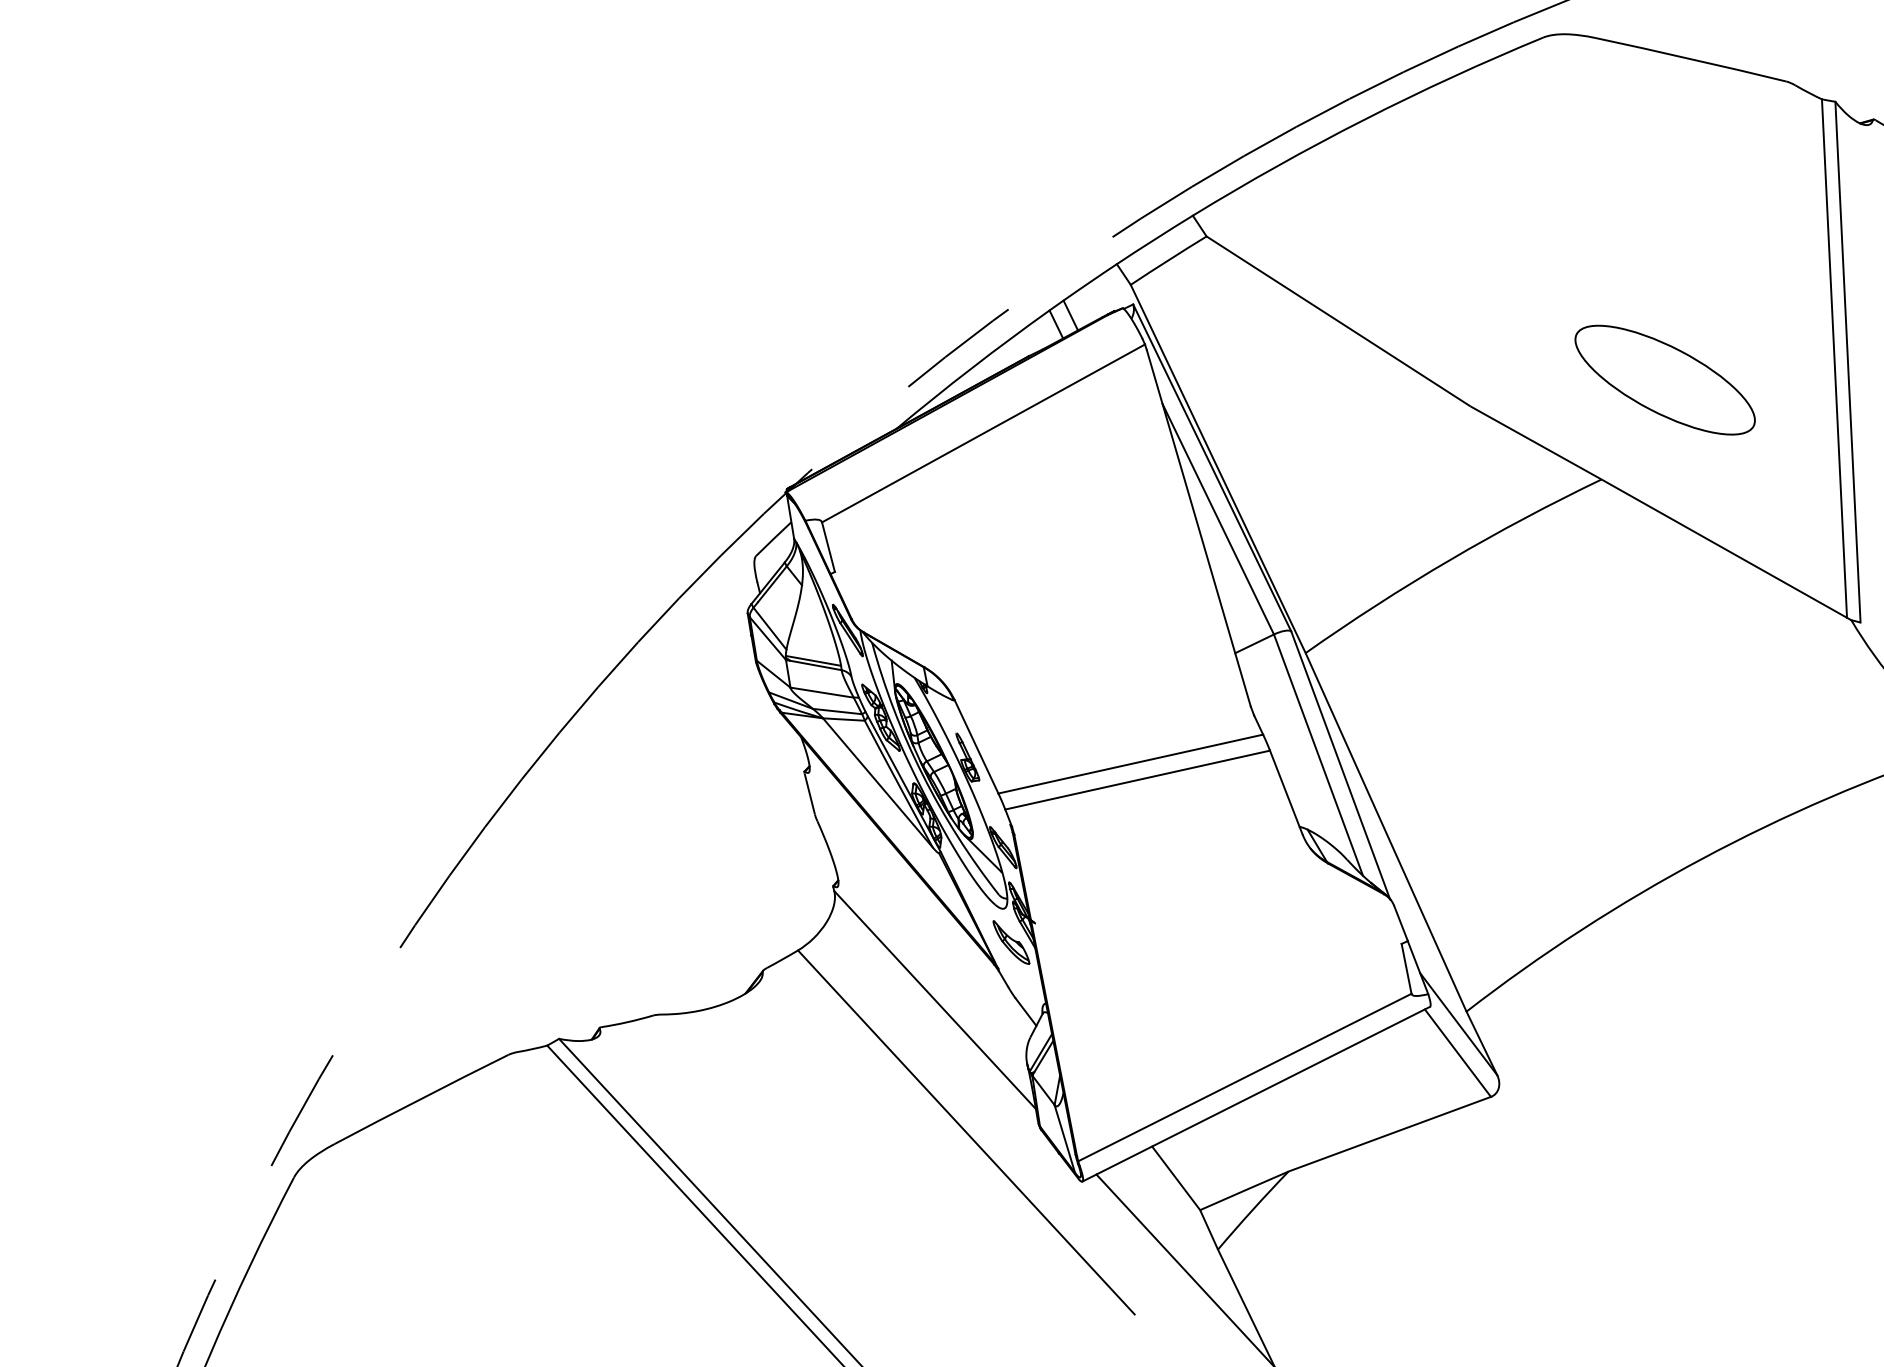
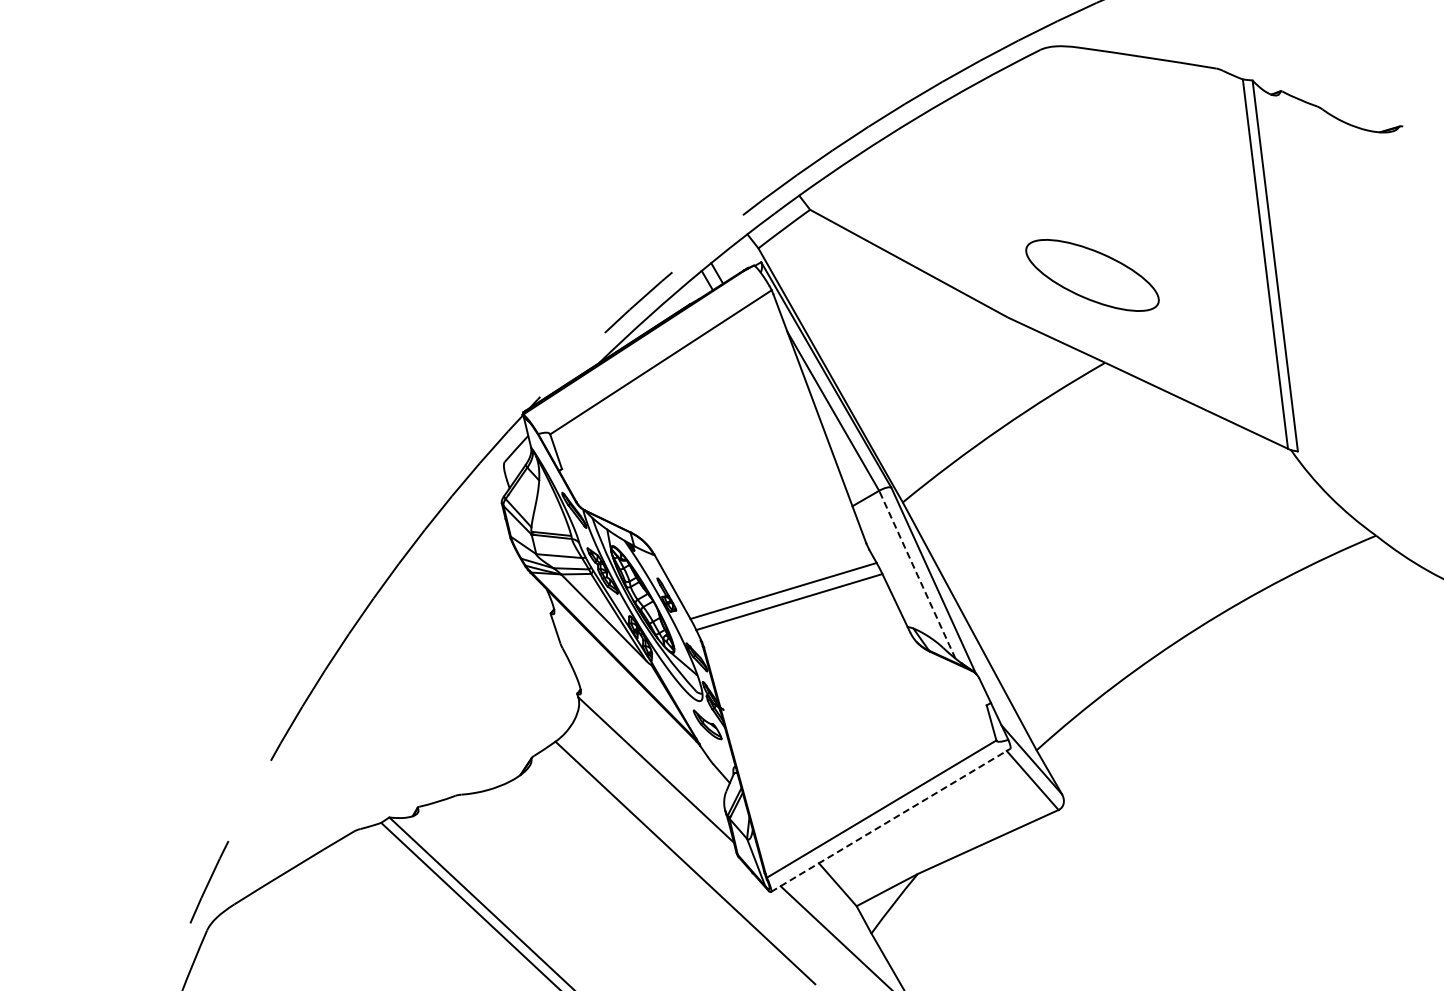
part: (1665, 380) -> (1092, 275), moved
line: (1318, 754) -> (917, 574), solid -> dashed
line: (1257, 1094) -> (891, 820), solid -> dashed

